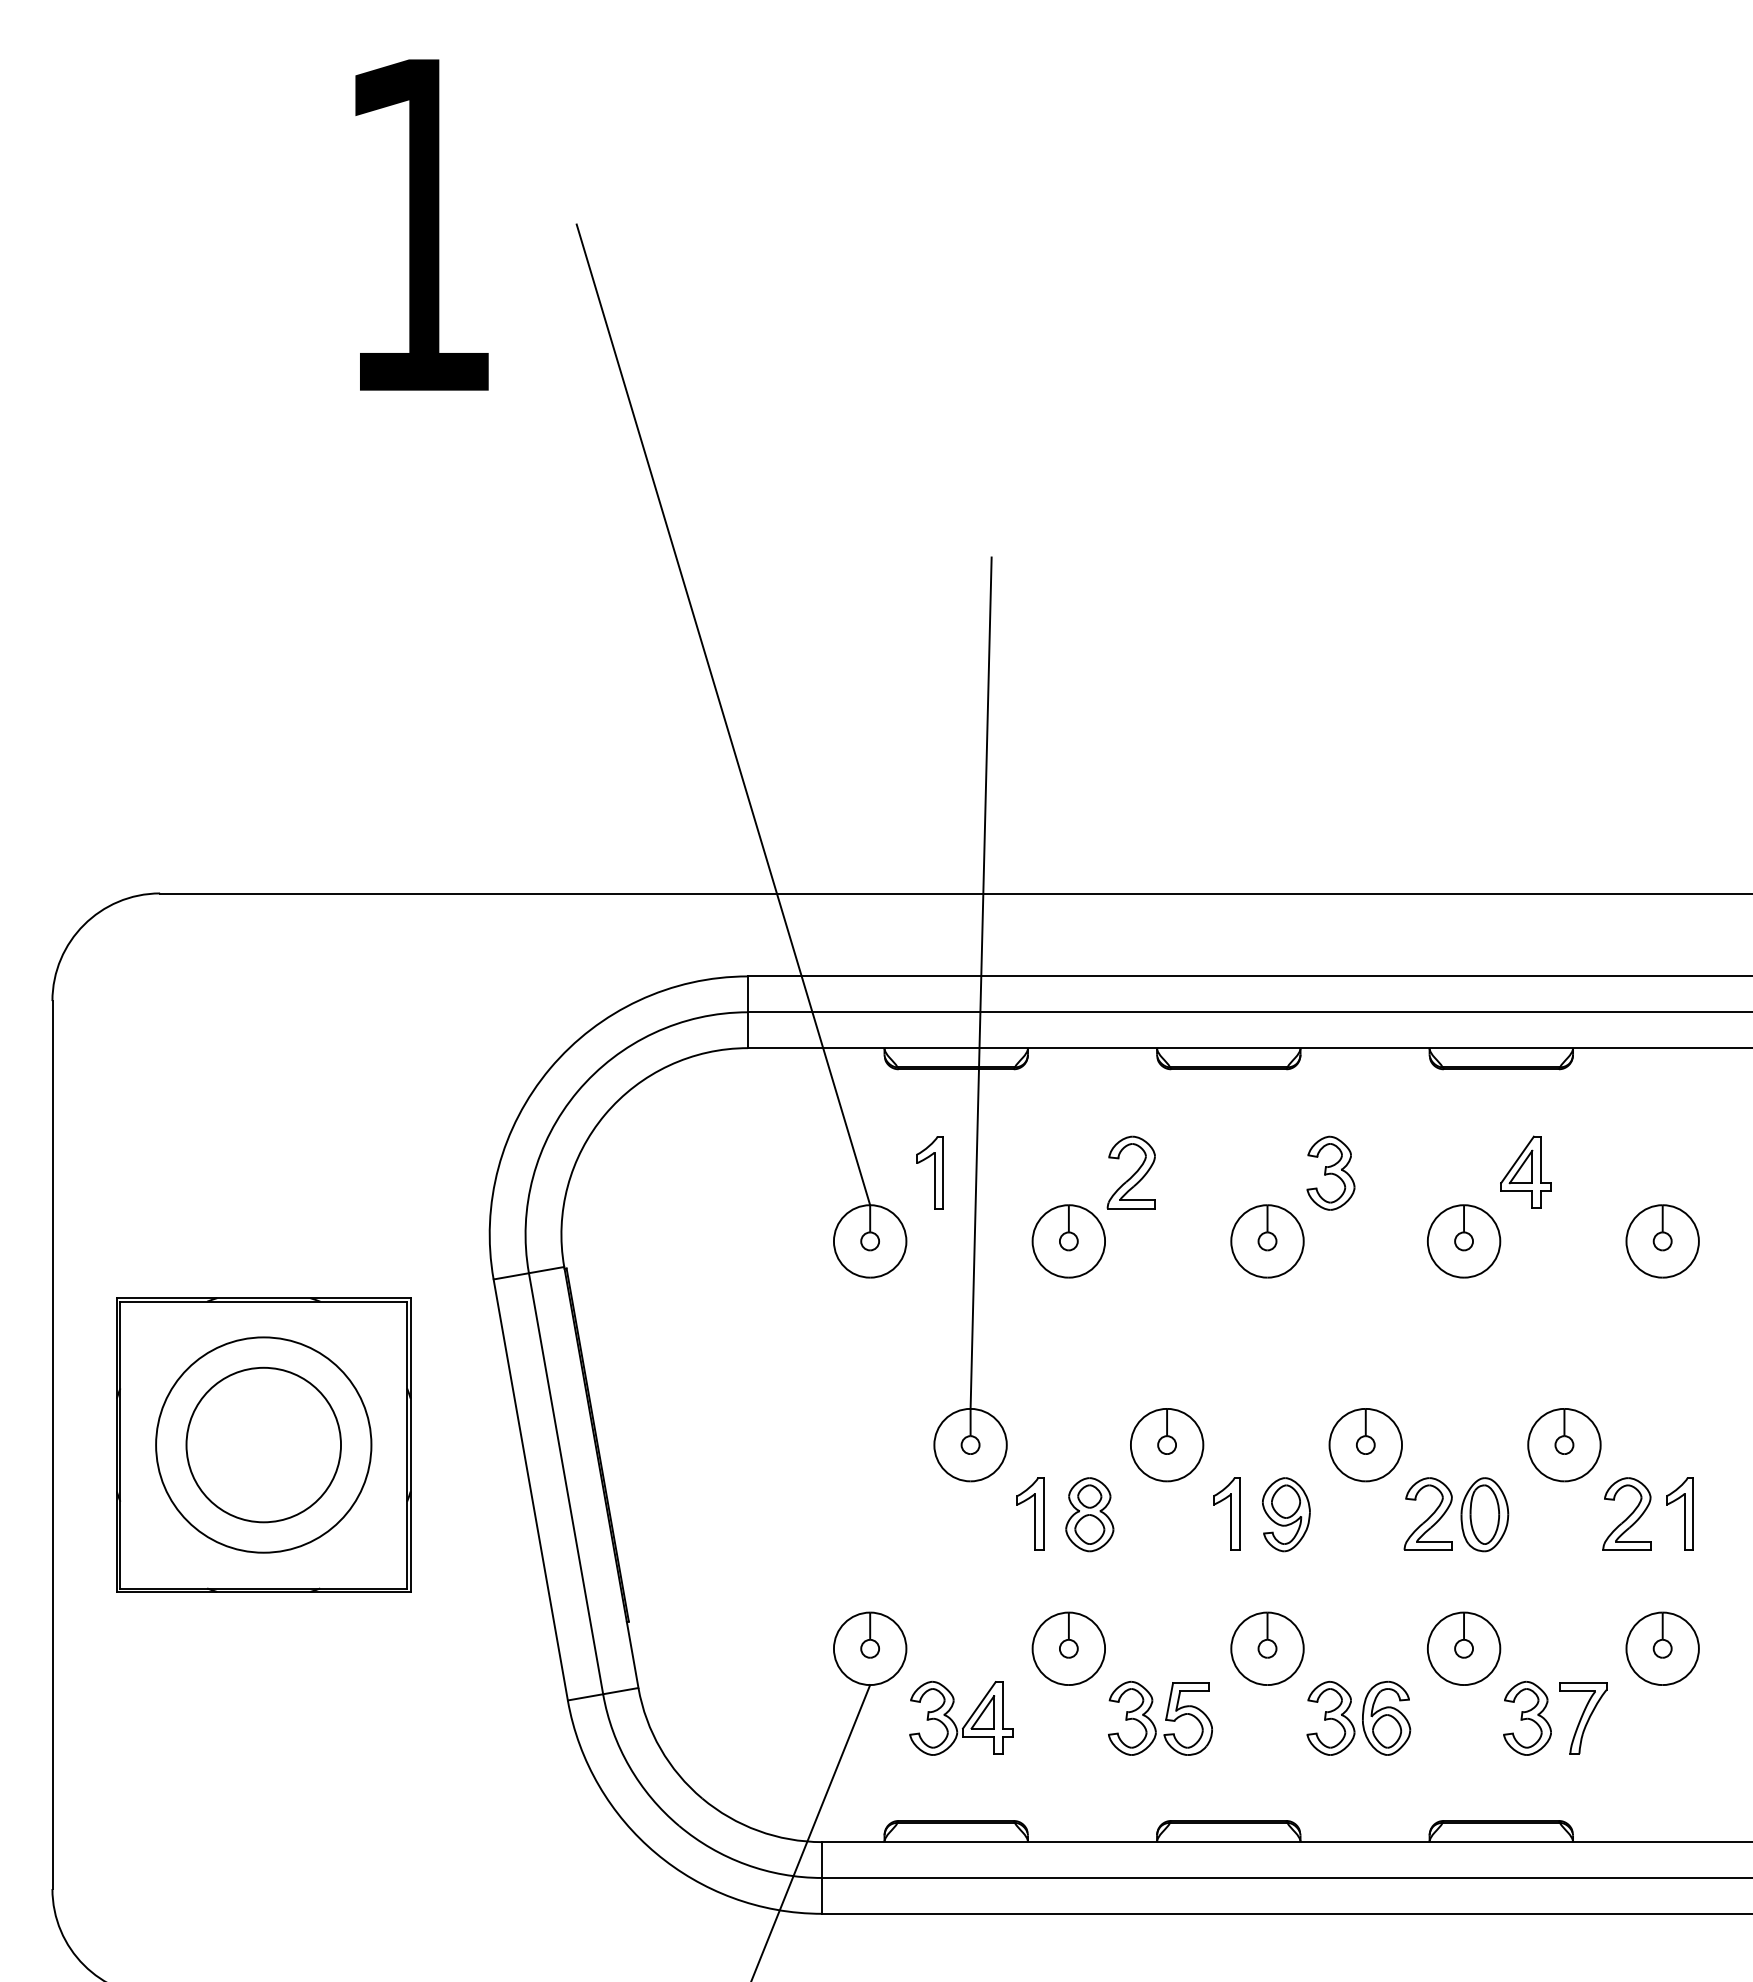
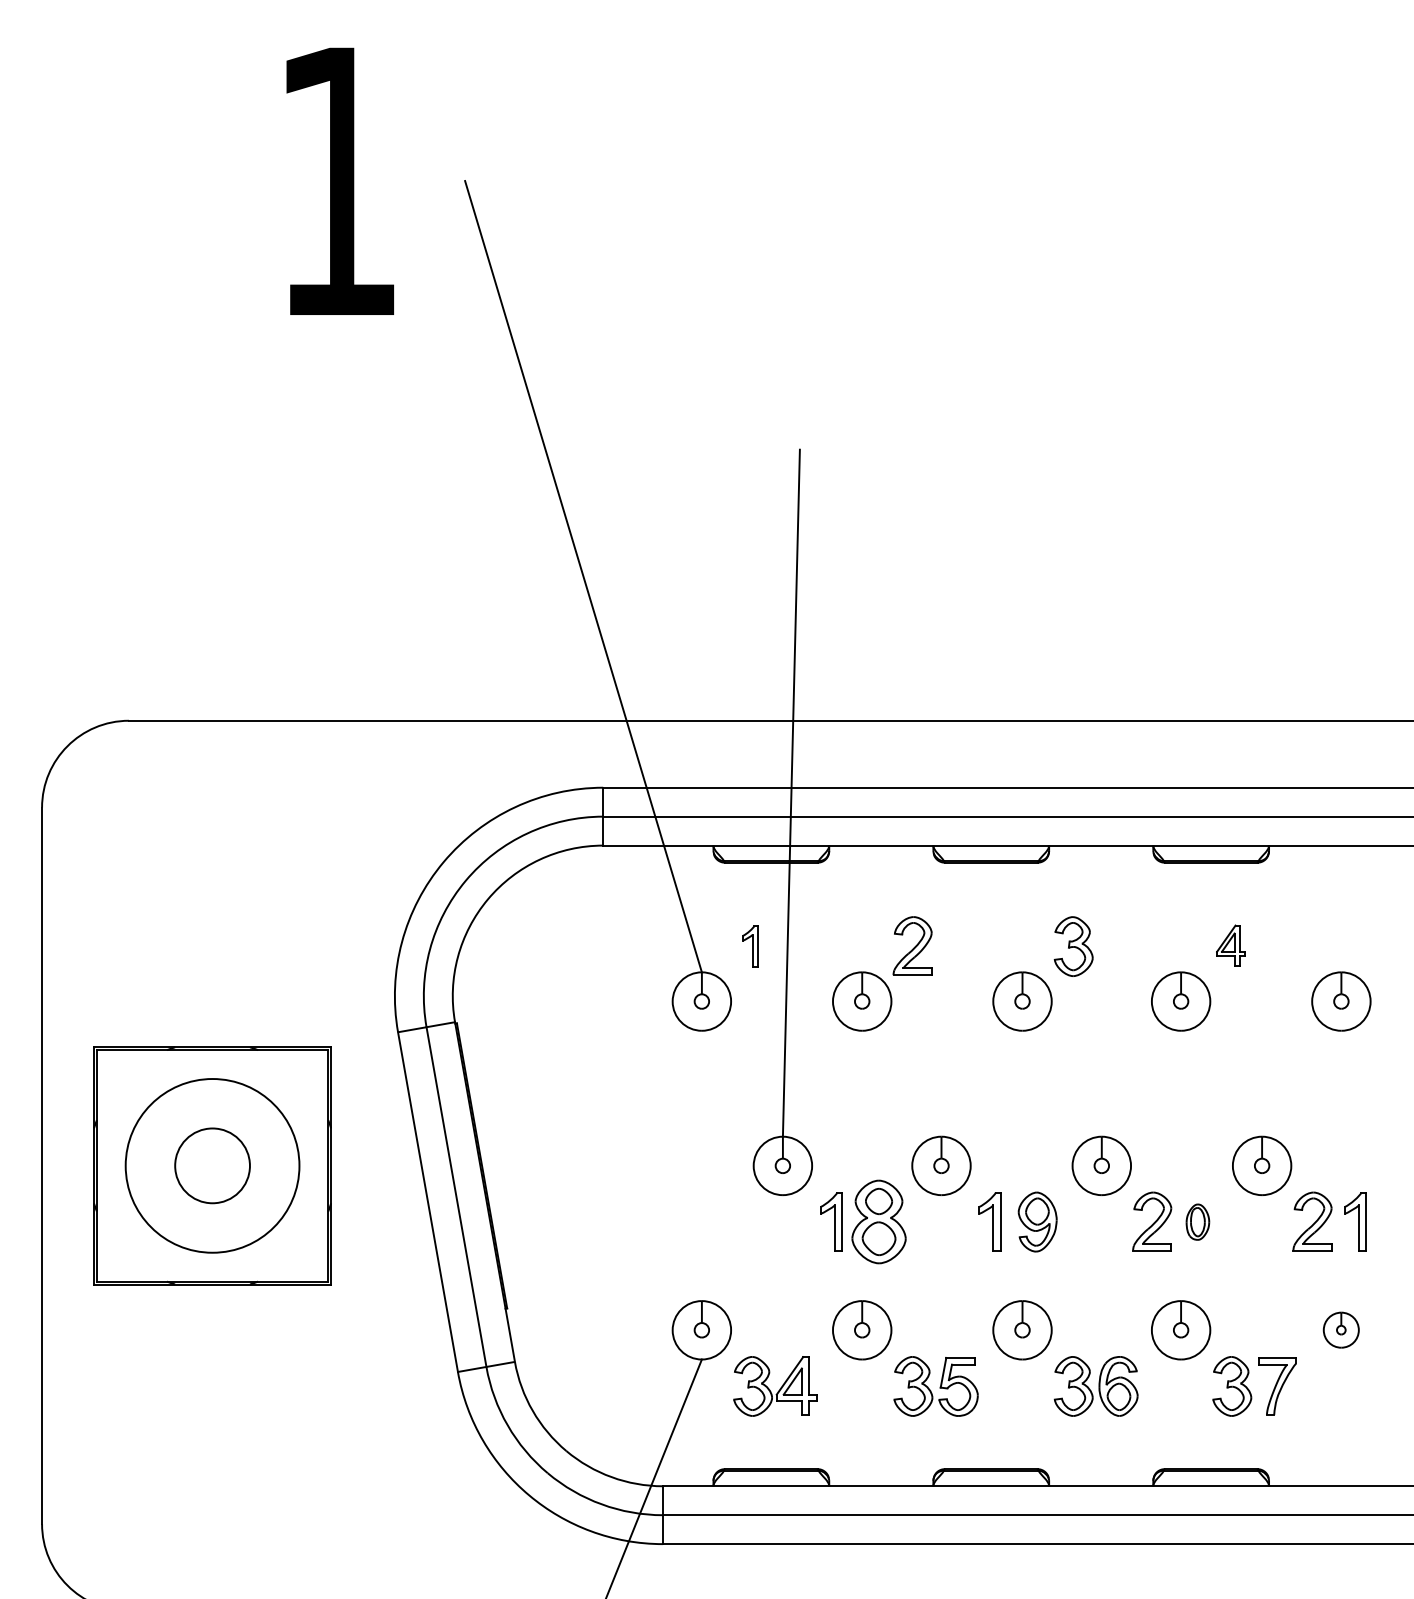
part: (1525, 1171) -> (1230, 945), size x0.7
part: (929, 1172) -> (749, 945), size x0.7
circle: (263, 1444) -> (212, 1165), size x0.6
part: (1089, 1514) -> (878, 1221), size x1.4
part: (1484, 1514) -> (1197, 1221), size x0.6
part: (1662, 1648) -> (1341, 1330), size x0.6

